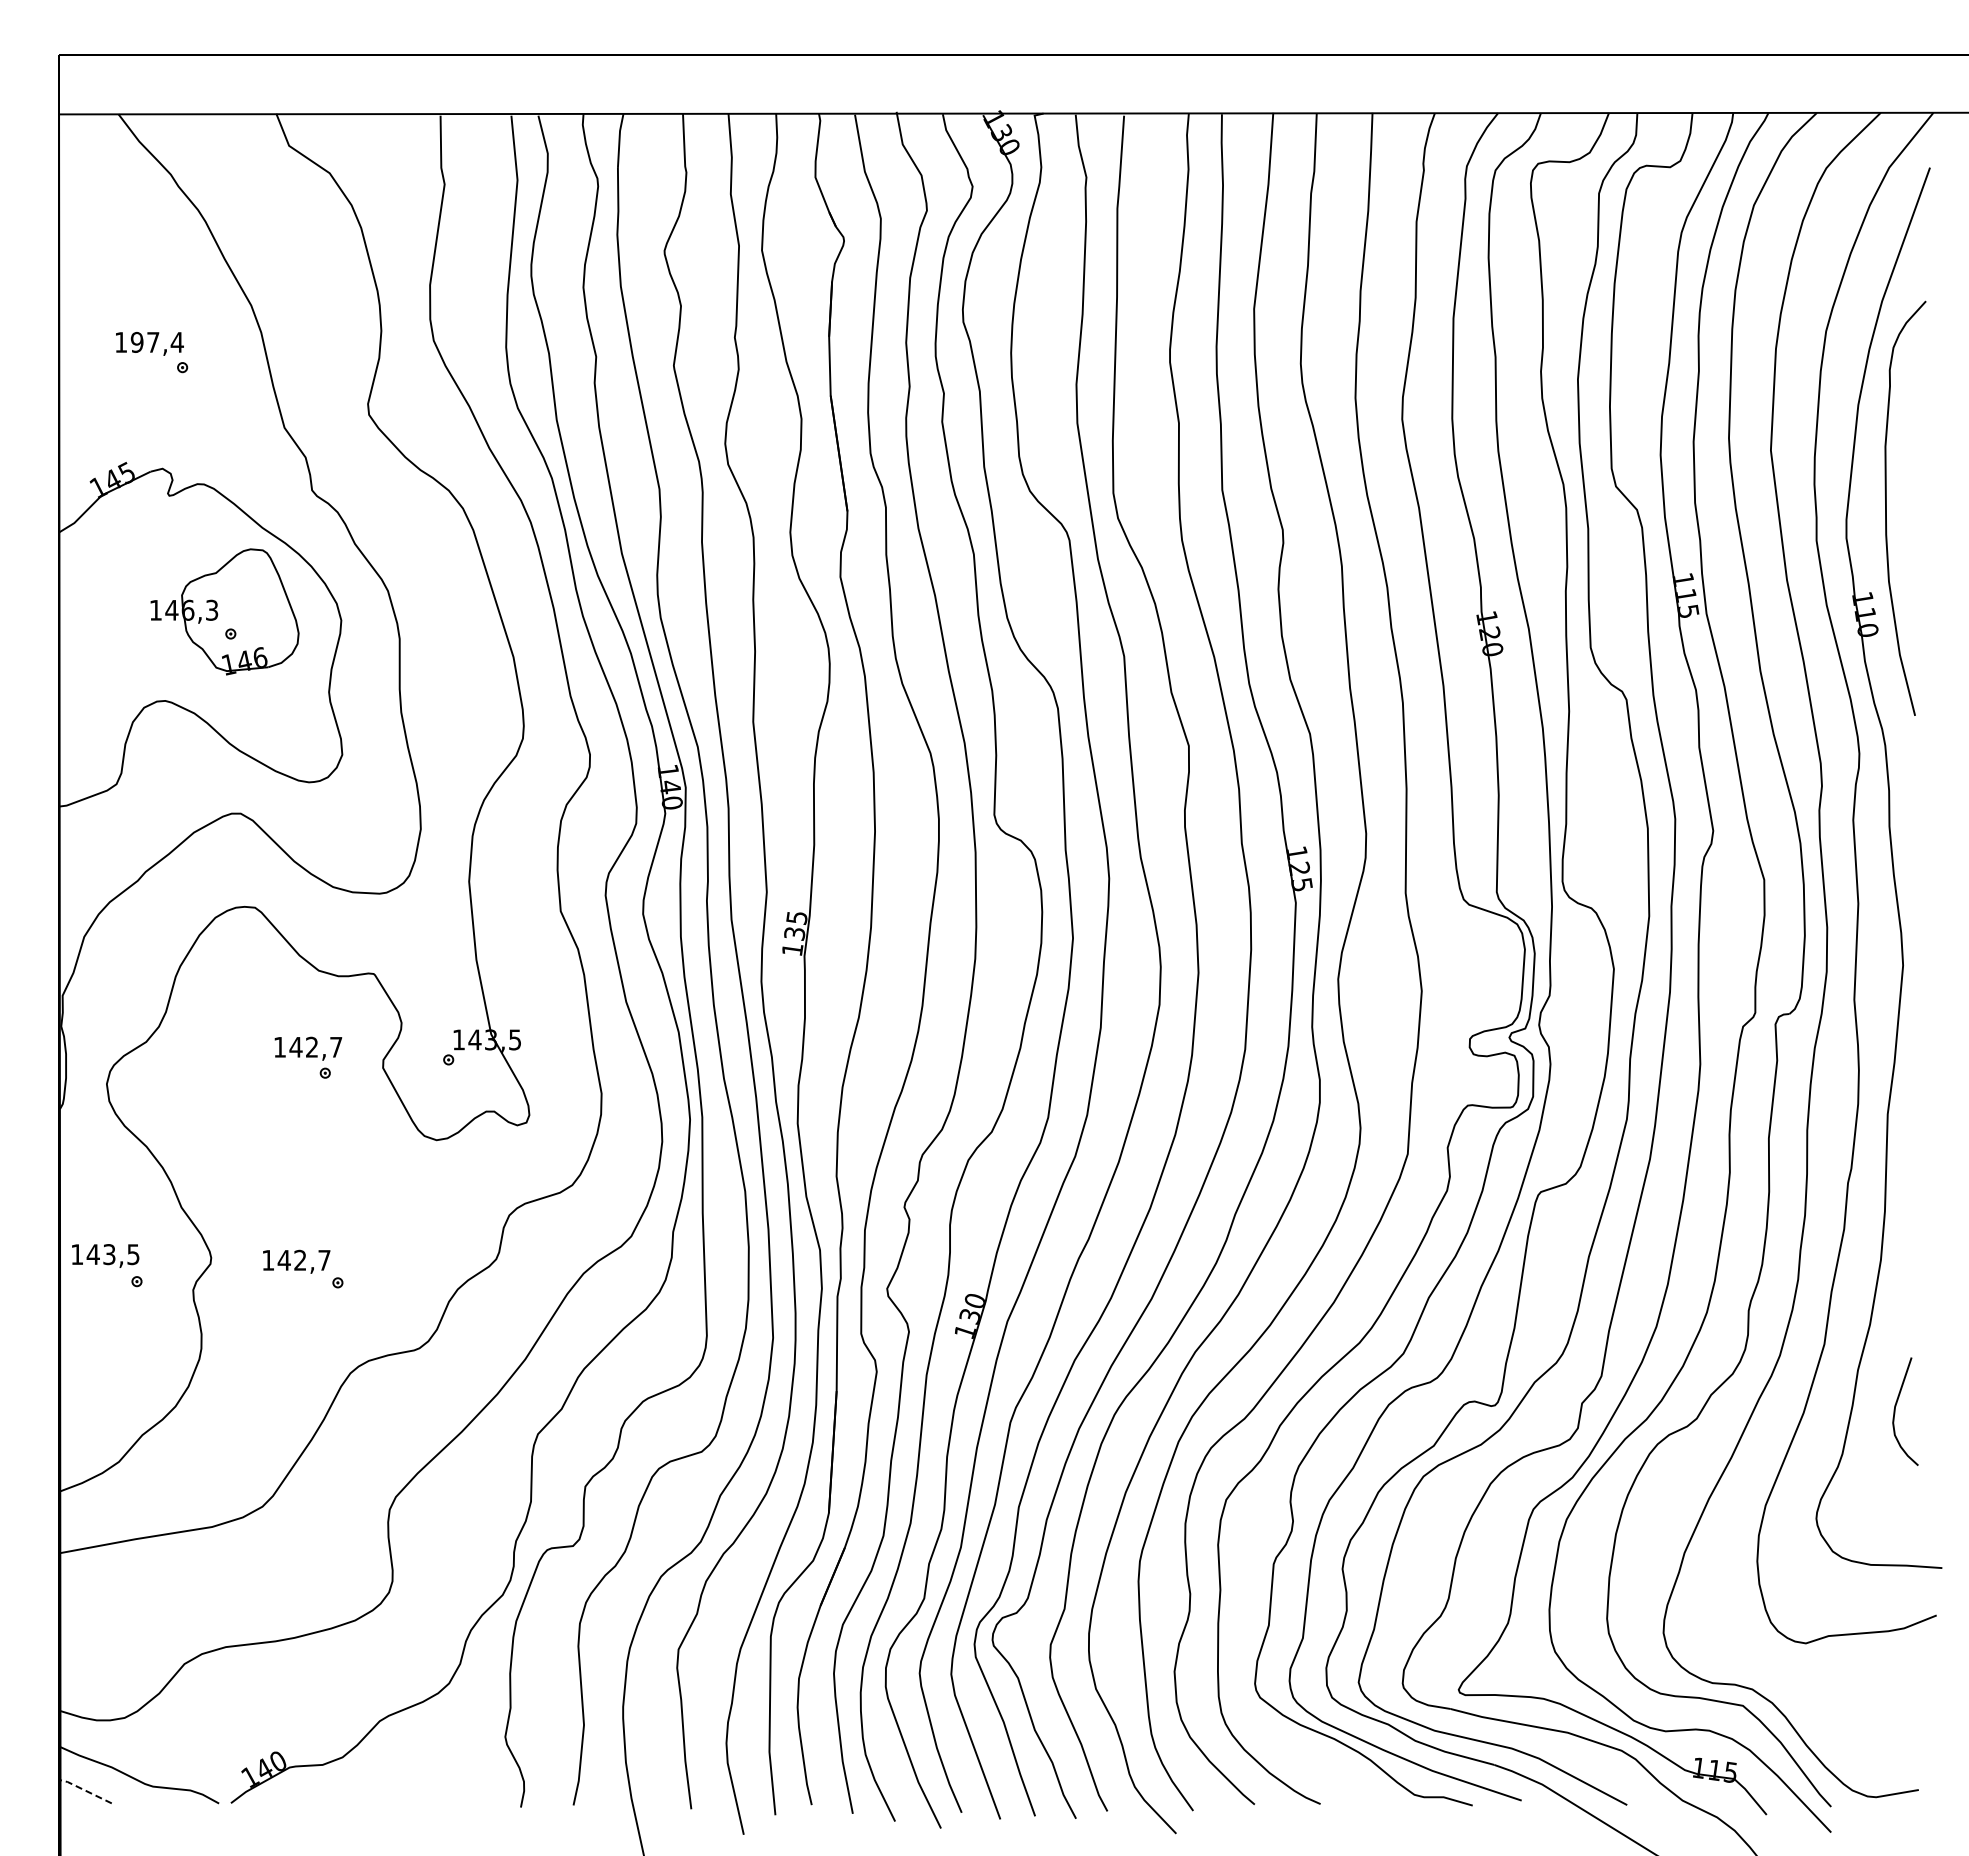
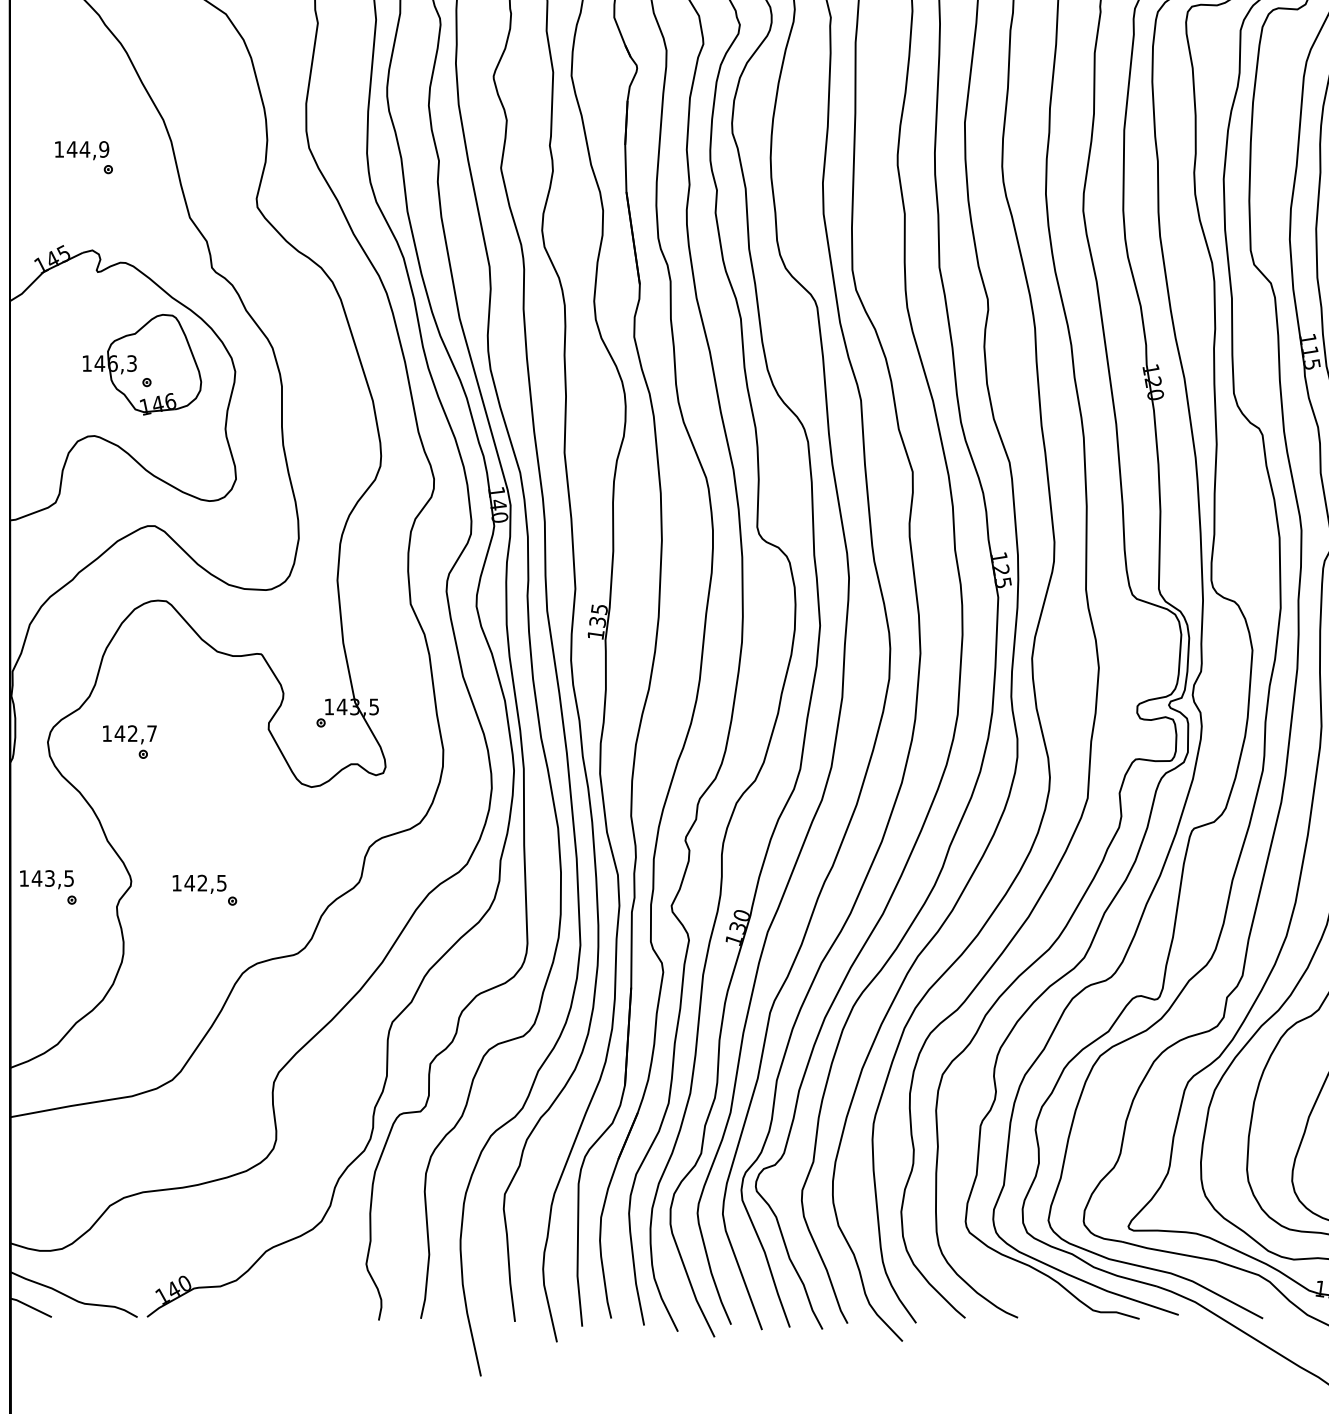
text: (156, 341) -> (87, 148), 197,4 -> 144,9
part: (308, 1057) -> (129, 741), moved
text: (324, 1260) -> (221, 883), 142,7 -> 142,5
line: (85, 1790) -> (30, 1306), dashed -> solid

